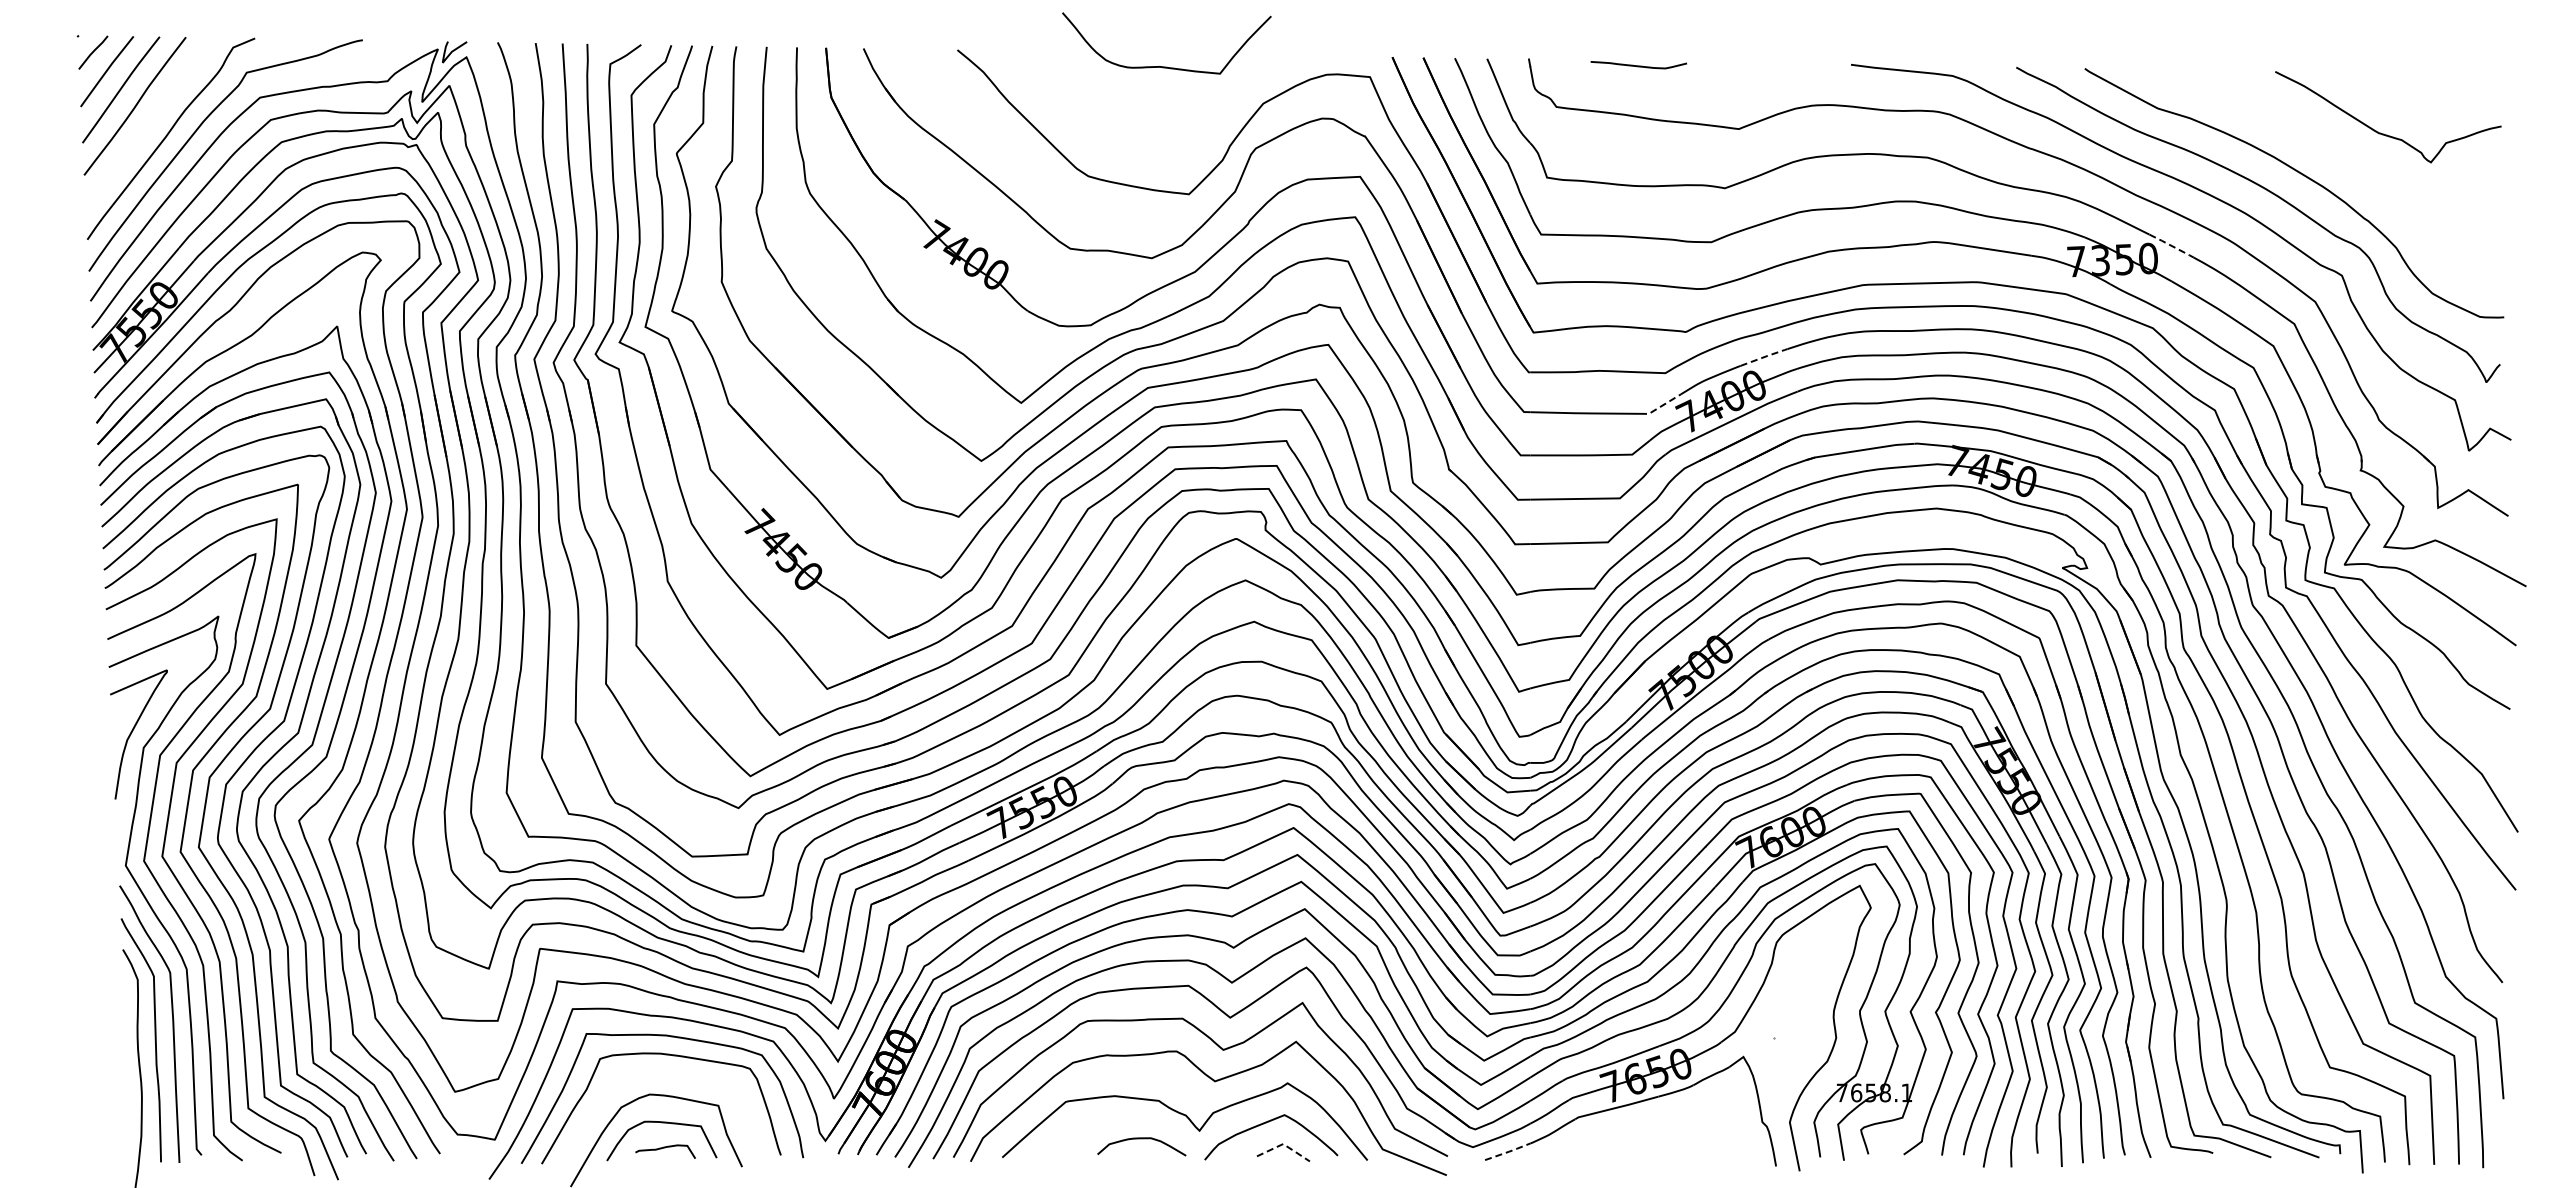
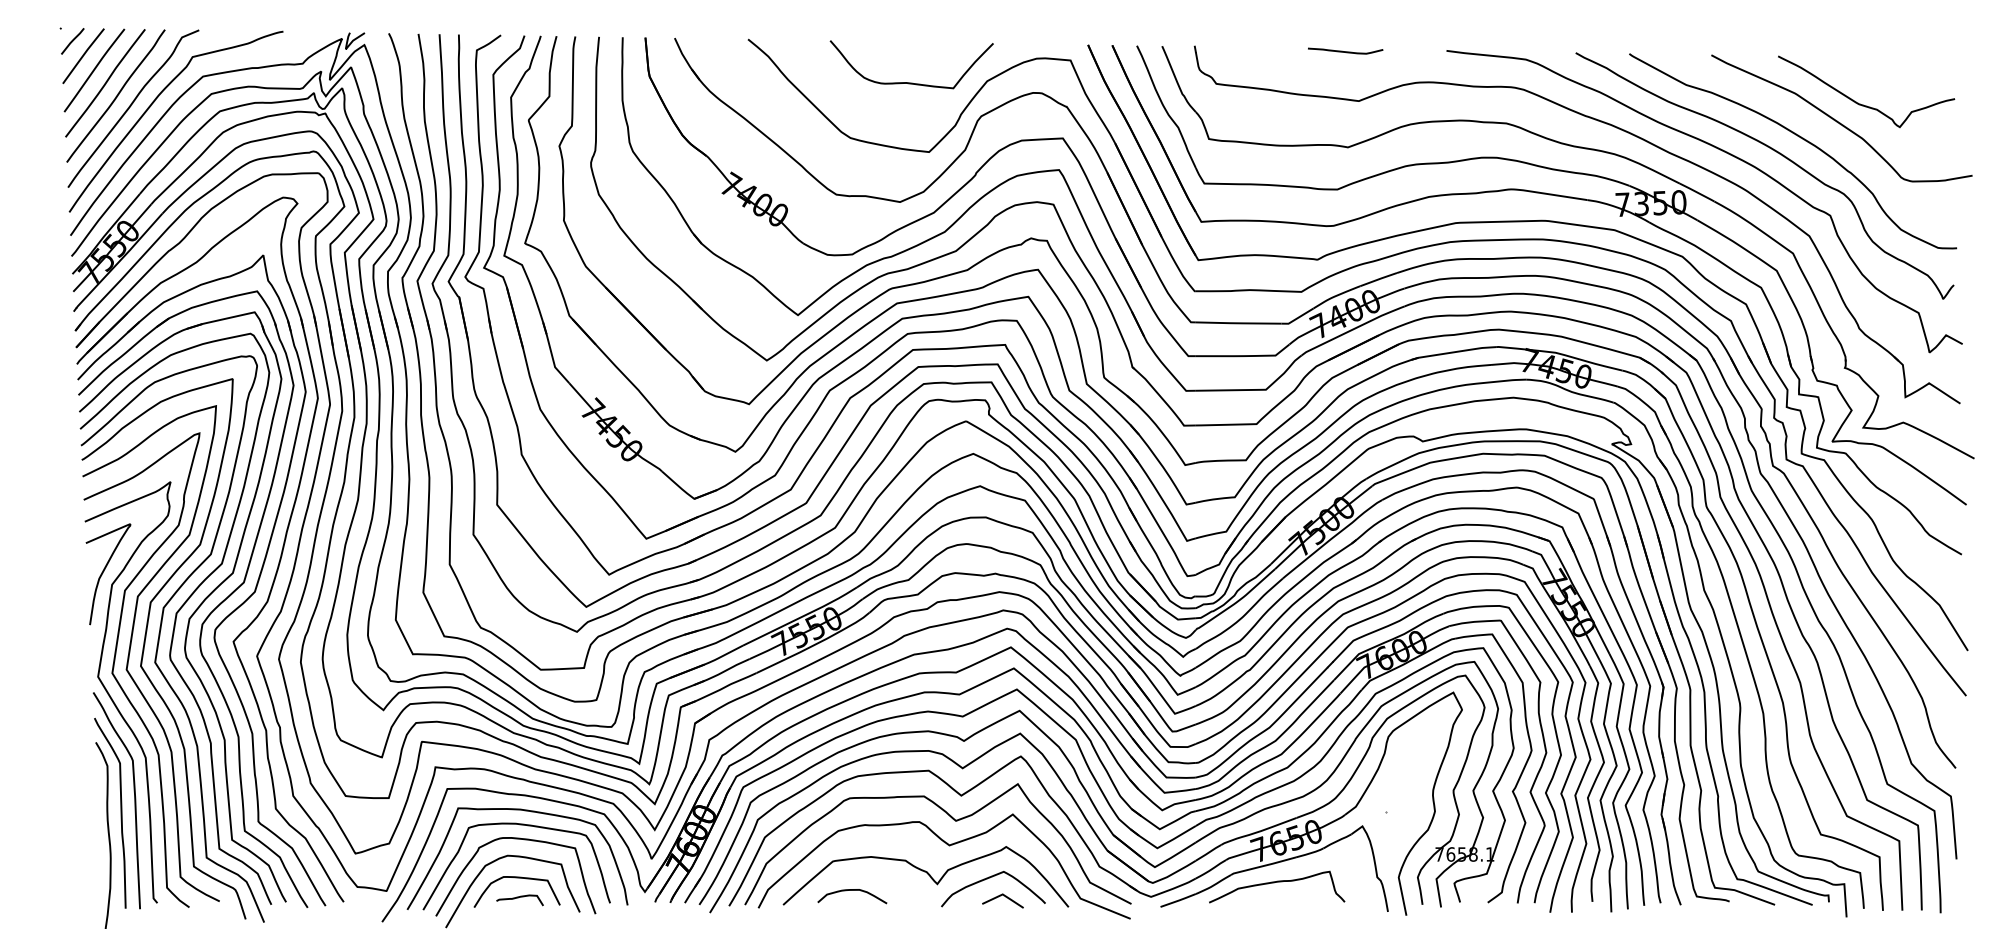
curve: (1638, 65) -> (1345, 51), moved
curve: (1166, 66) -> (911, 82), moved
curve: (149, 122) -> (116, 95), added
curve: (2354, 156) -> (1840, 122), added
line: (2172, 246) -> (1697, 192), dashed -> solid
line: (1765, 356) -> (1379, 278), dashed -> solid
line: (1660, 406) -> (1297, 317), dashed -> solid
curve: (659, 1073) -> (515, 839), added
curve: (1632, 1129) -> (1275, 883), added
curve: (1141, 1139) -> (852, 890), moved
line: (1284, 1145) -> (1003, 895), dashed -> solid
line: (1509, 1151) -> (1179, 900), dashed -> solid

